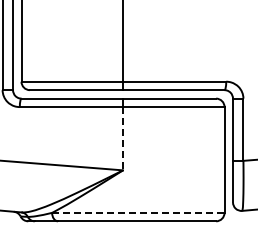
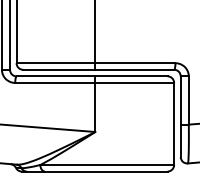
line: (123, 138) -> (95, 107), dashed -> solid
line: (138, 212) -> (107, 164), dashed -> solid

